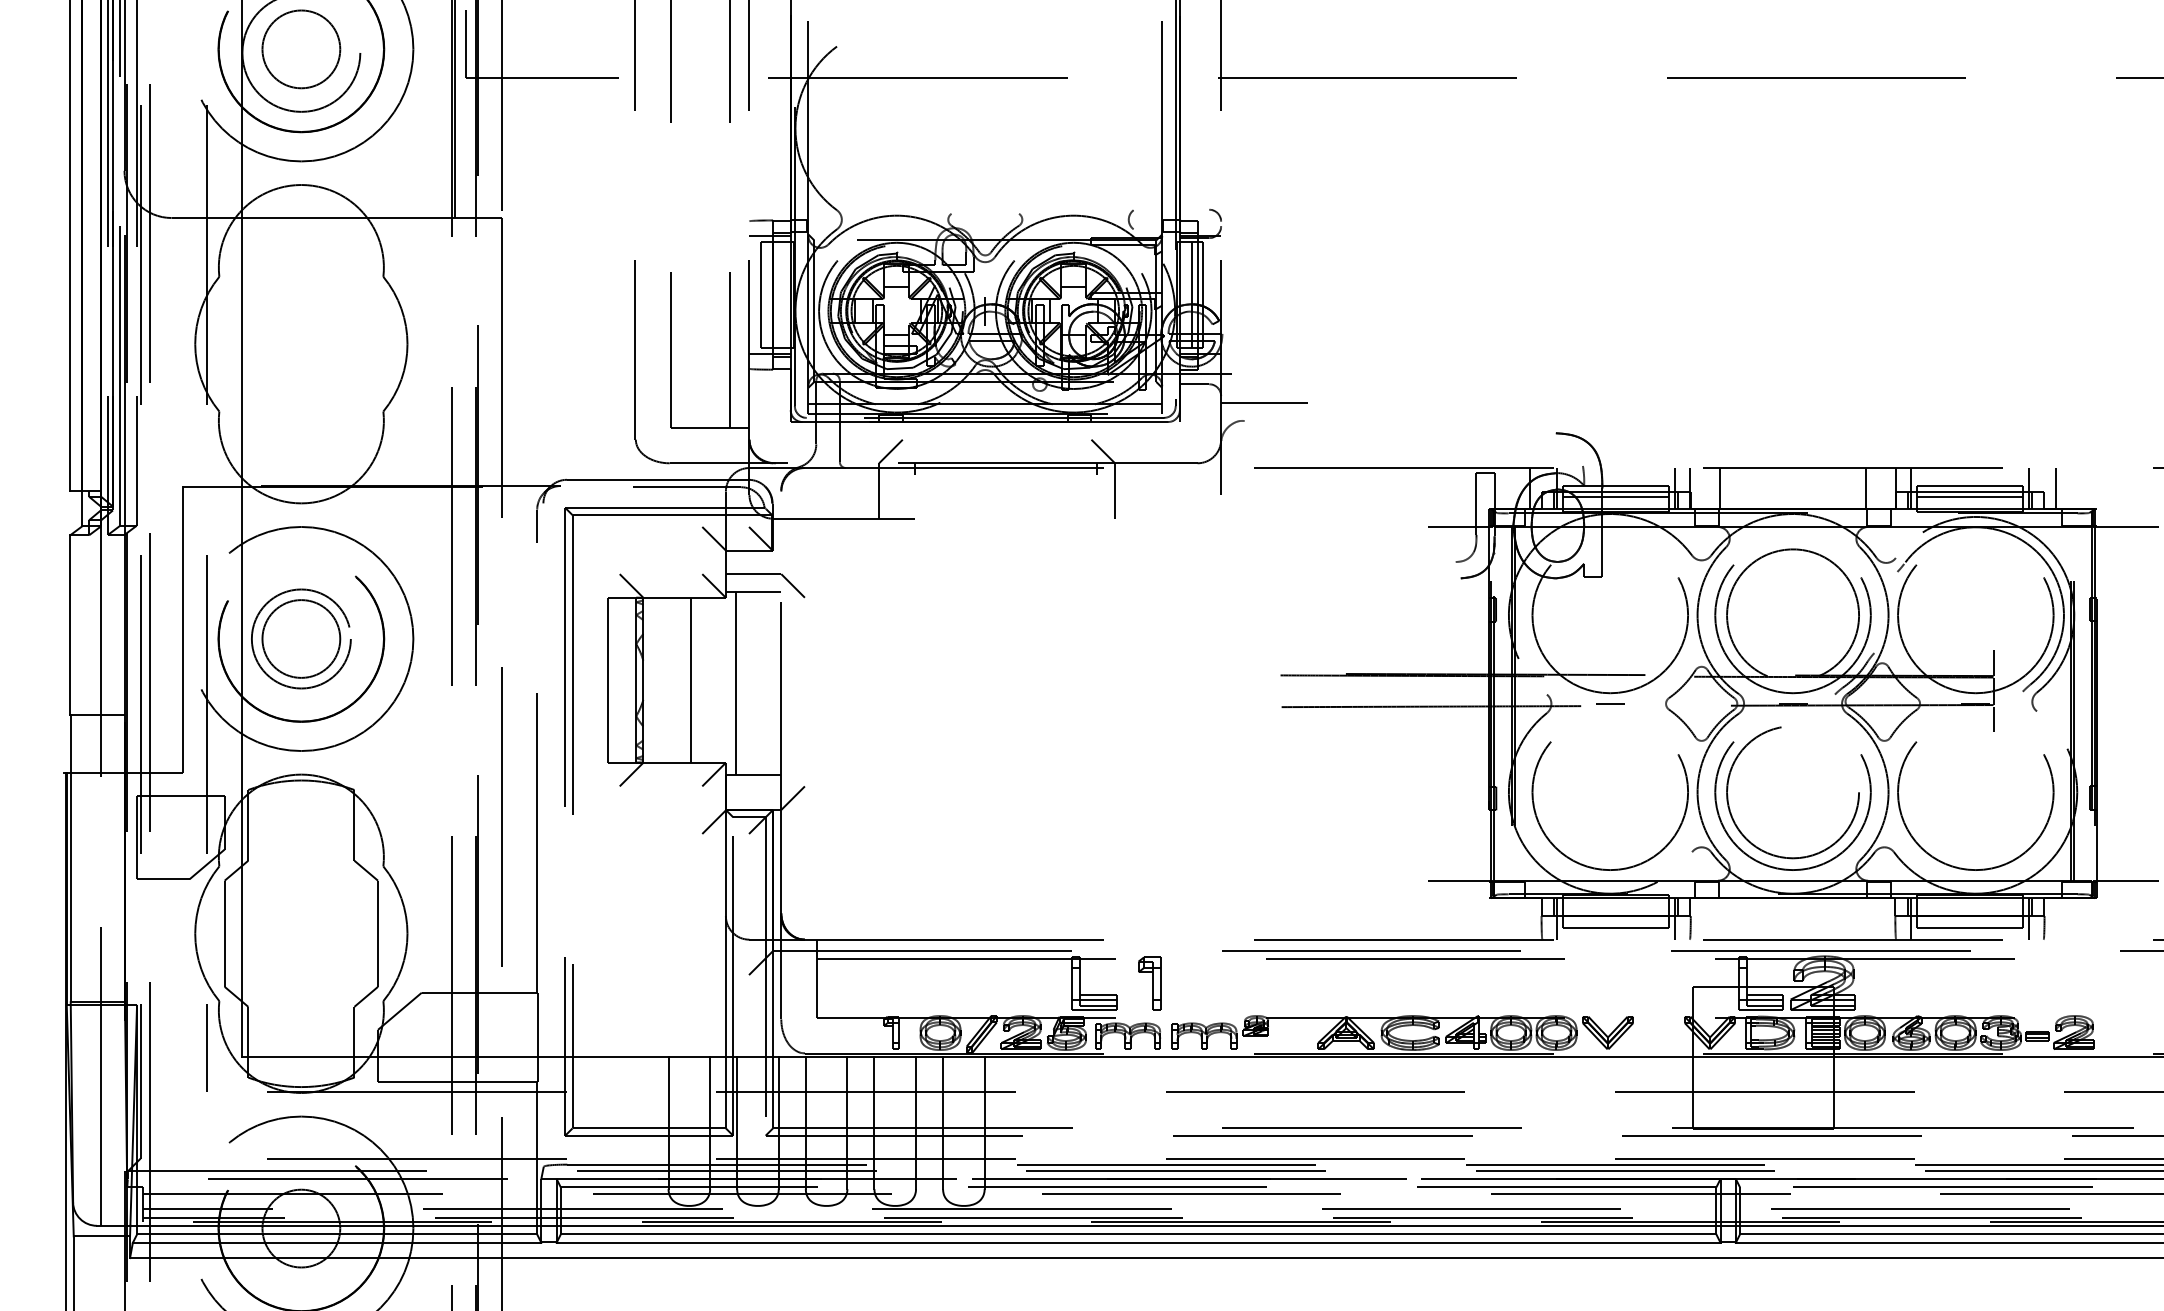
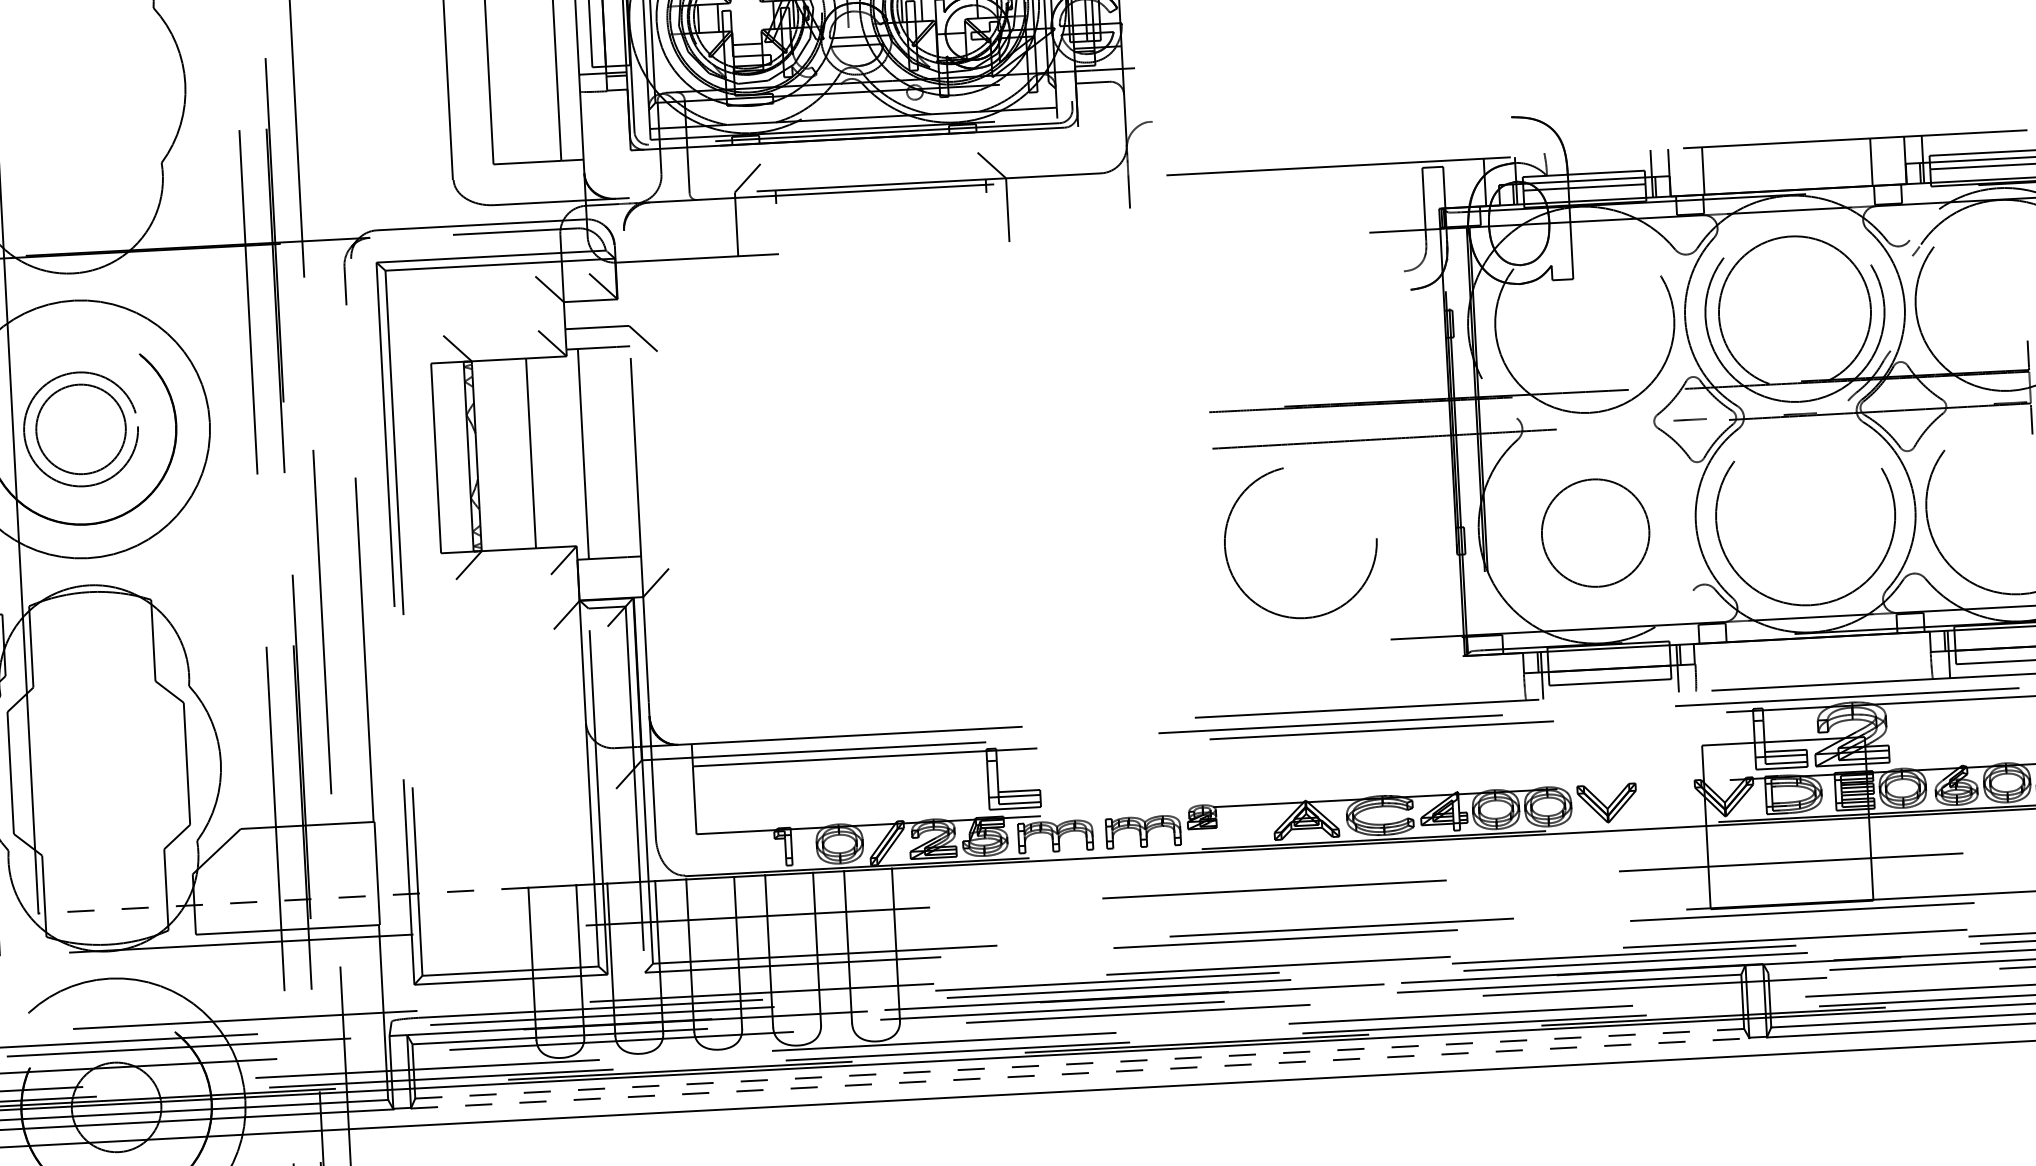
line: (1264, 403) -> (1174, 100), removed
line: (1610, 703) -> (1690, 419), moved
circle: (1792, 792) -> (1300, 542), moved
circle: (1609, 805) -> (1595, 542), size x0.6
part: (1149, 983) -> (1077, 774), removed
line: (454, 1056) -> (282, 900), solid -> dashed
line: (1138, 1234) -> (1079, 1063), solid -> dashed
line: (1139, 1242) -> (1081, 1072), solid -> dashed

